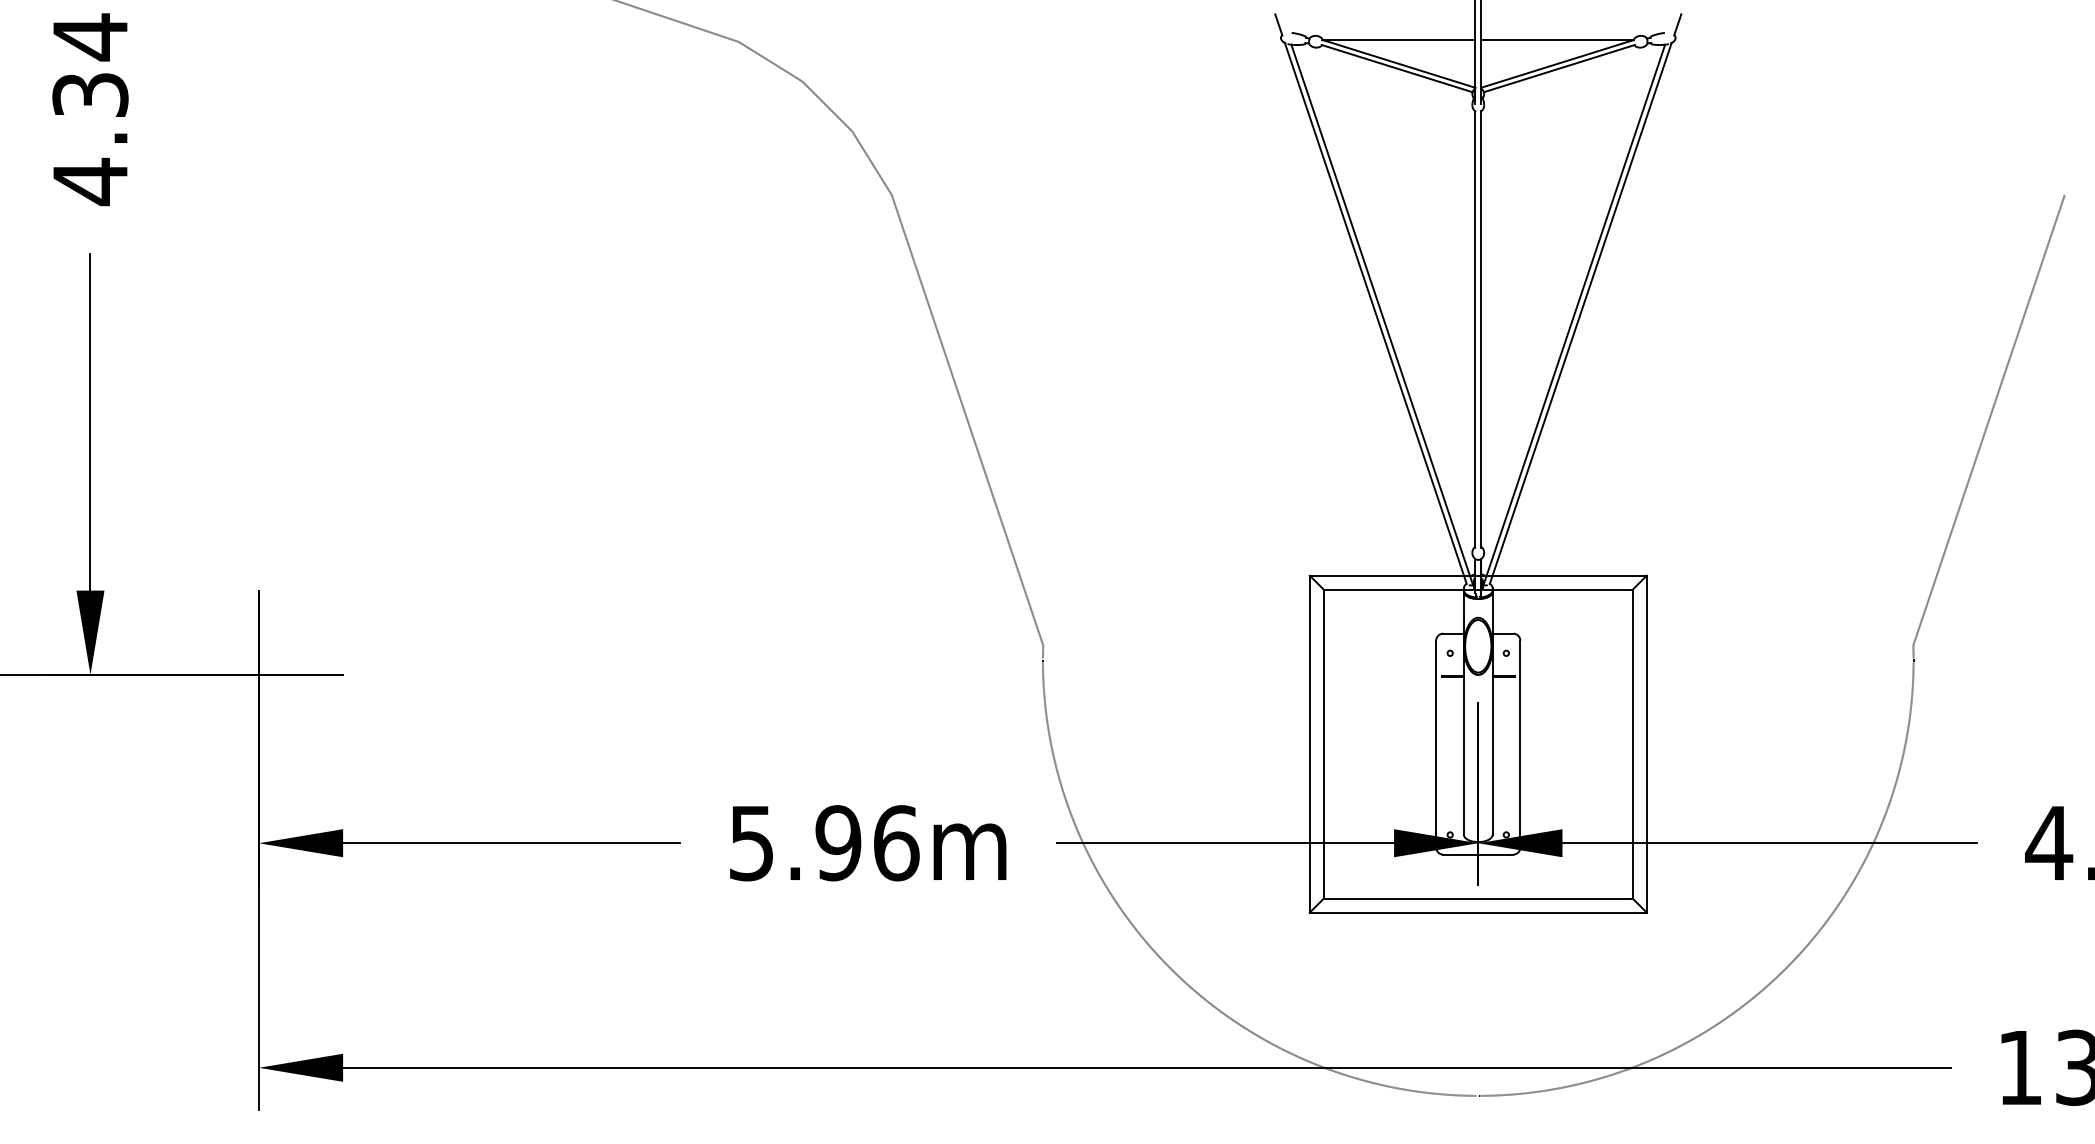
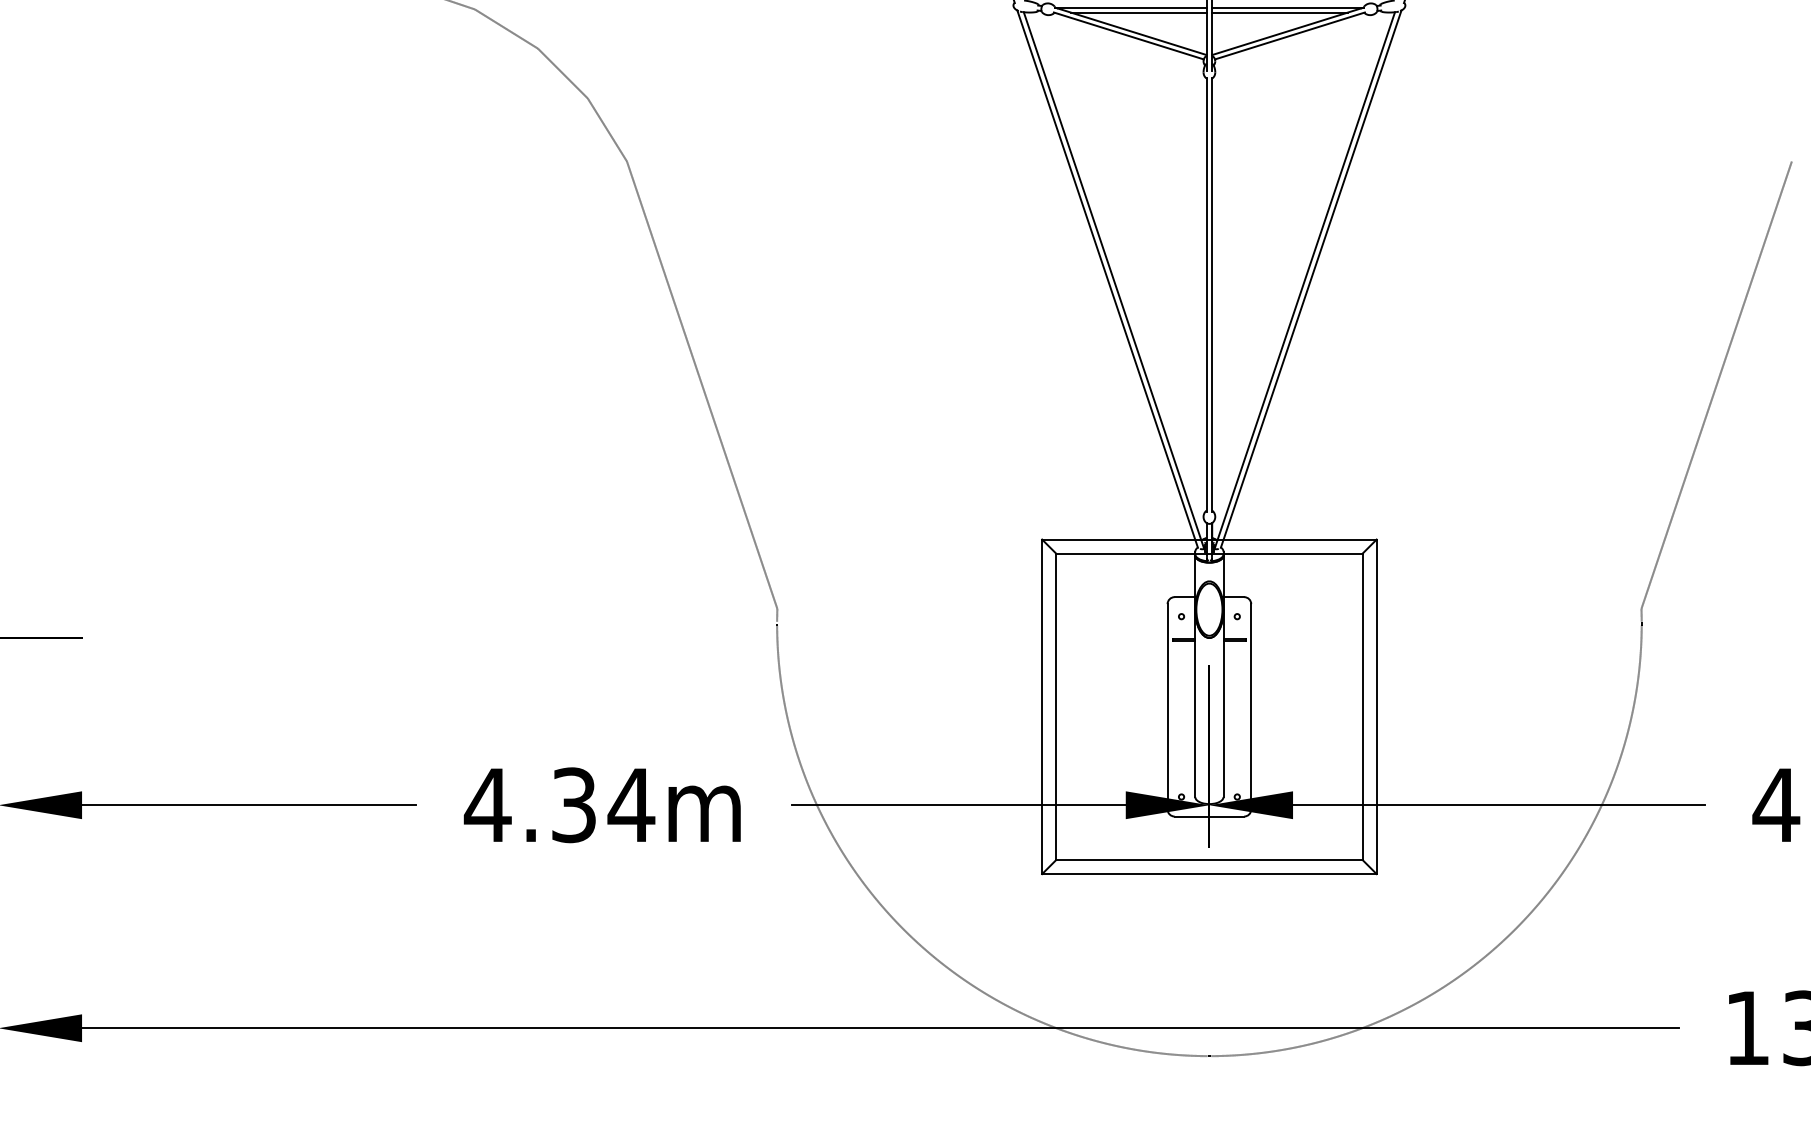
line: (1406, 45) -> (1138, 13), added
line: (1549, 45) -> (1280, 13), added
text: (823, 843) -> (559, 805), 5.96m -> 4.34m

